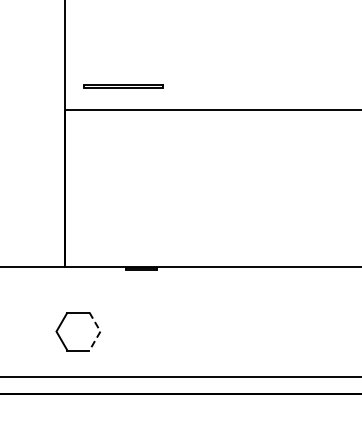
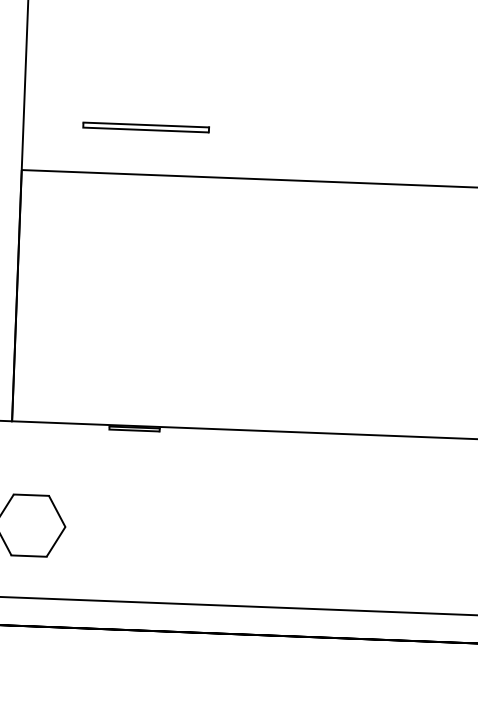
line: (123, 85) -> (146, 126), moved
line: (100, 331) -> (65, 526), dashed -> solid

